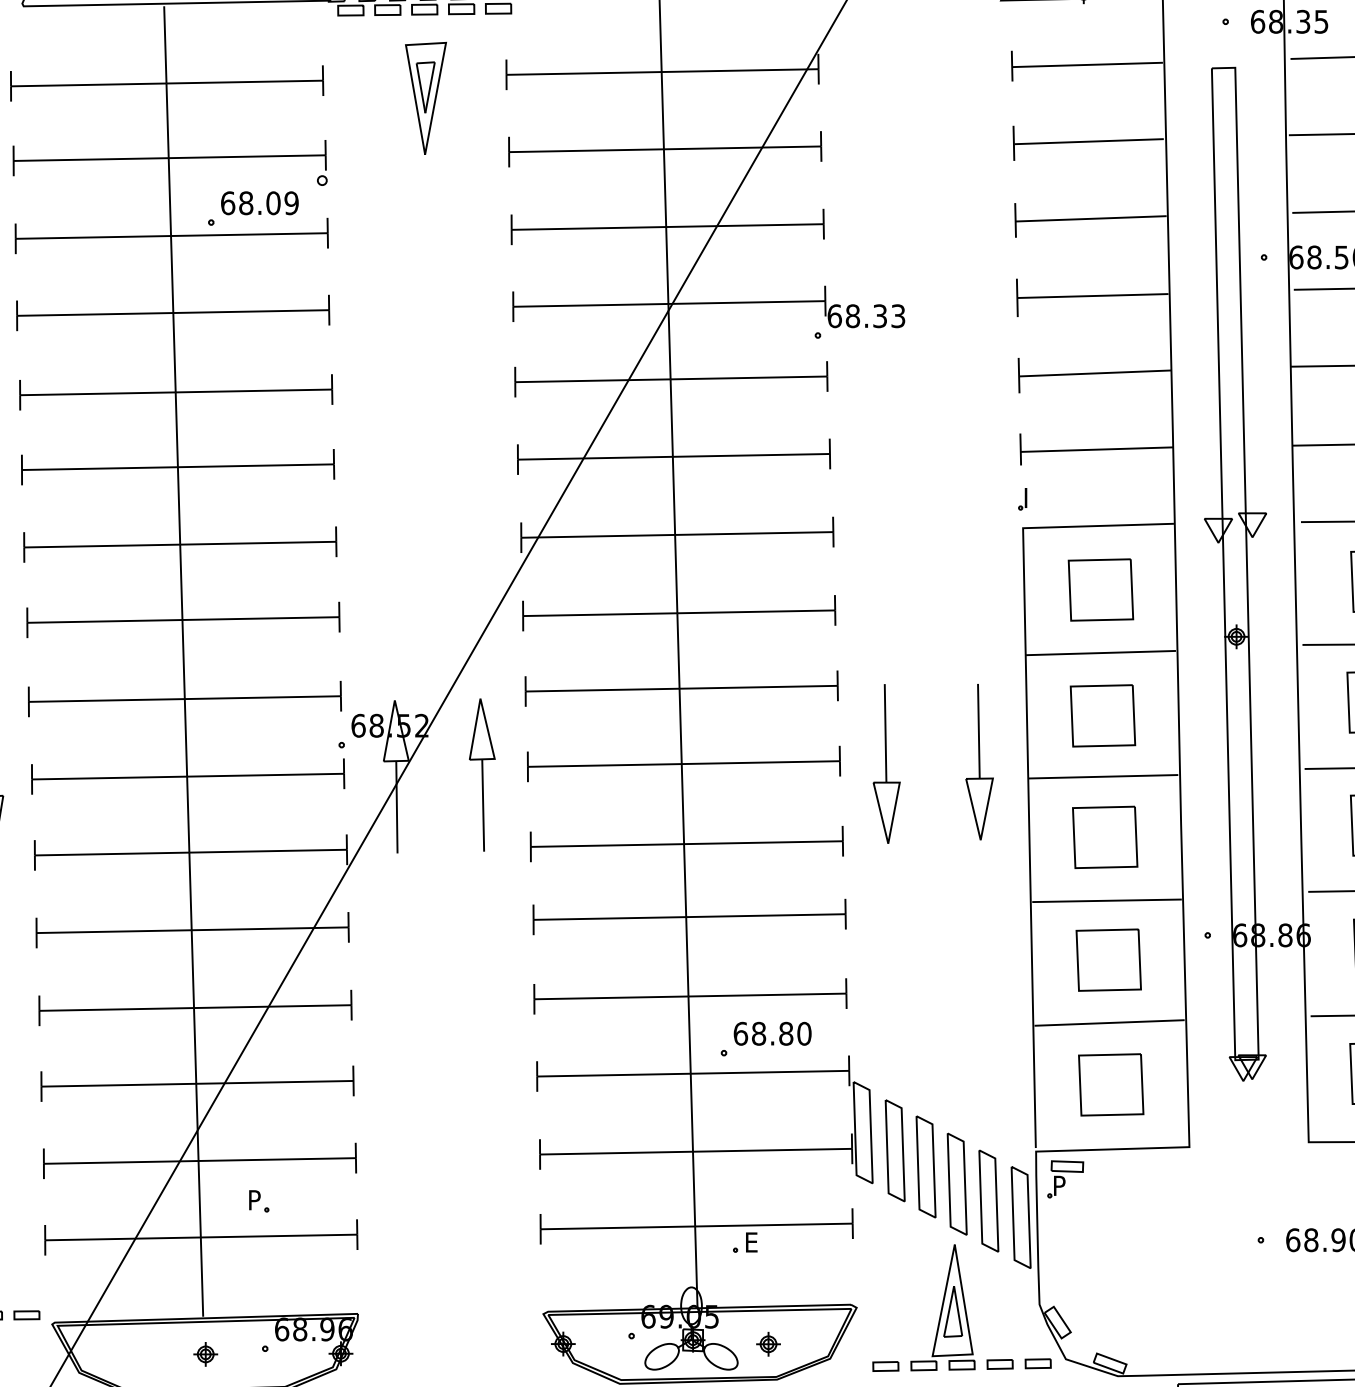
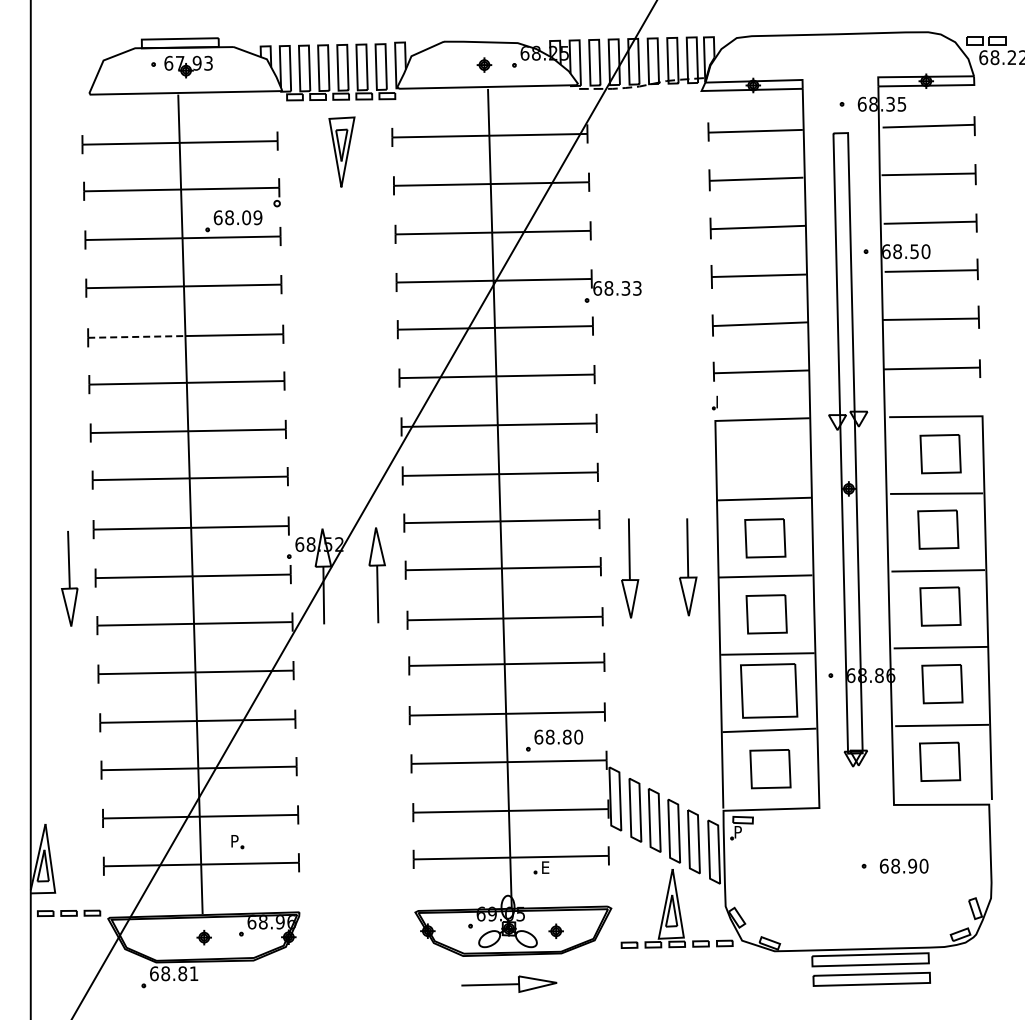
line: (97, 393) -> (136, 336), solid -> dashed
part: (1101, 589) -> (764, 459), removed
part: (1108, 960) -> (768, 691), size x1.4

